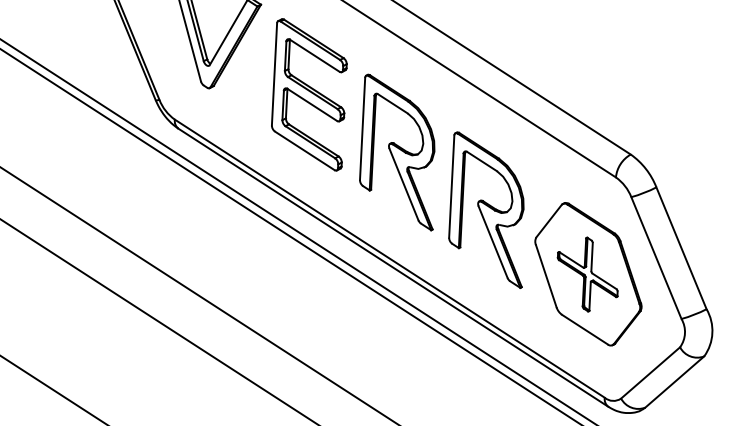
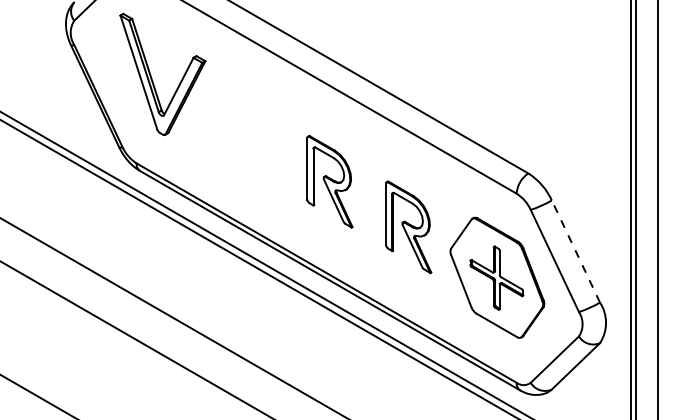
part: (309, 93) -> (250, 135), removed
part: (398, 152) -> (329, 181), size x0.7
part: (487, 210) -> (408, 227), size x0.7
line: (681, 248) -> (575, 251), solid -> dashed

